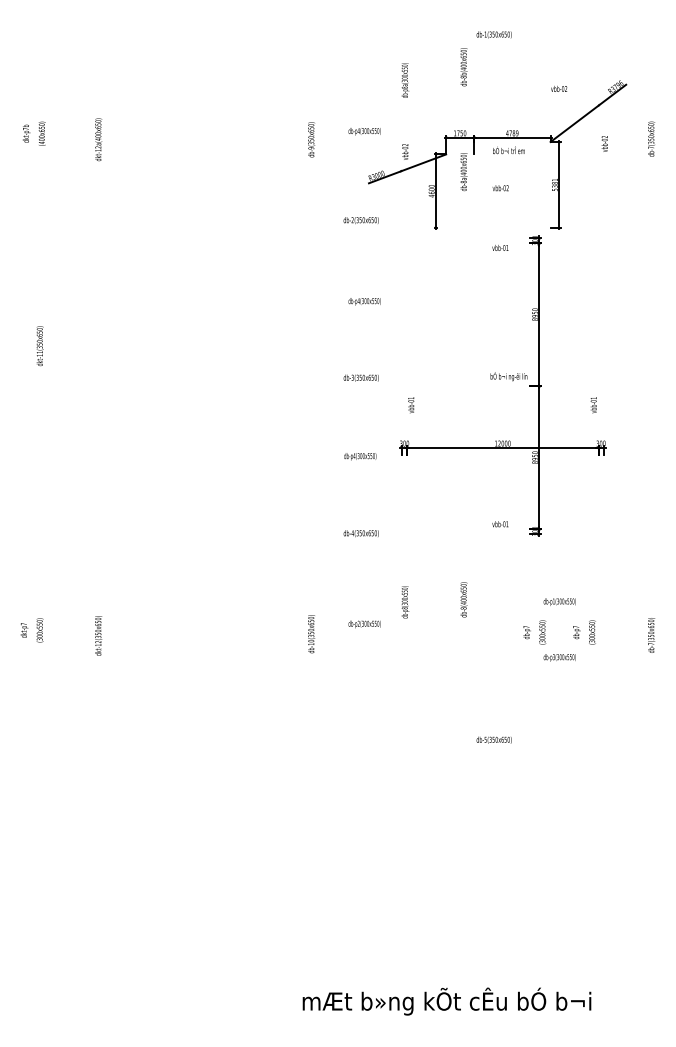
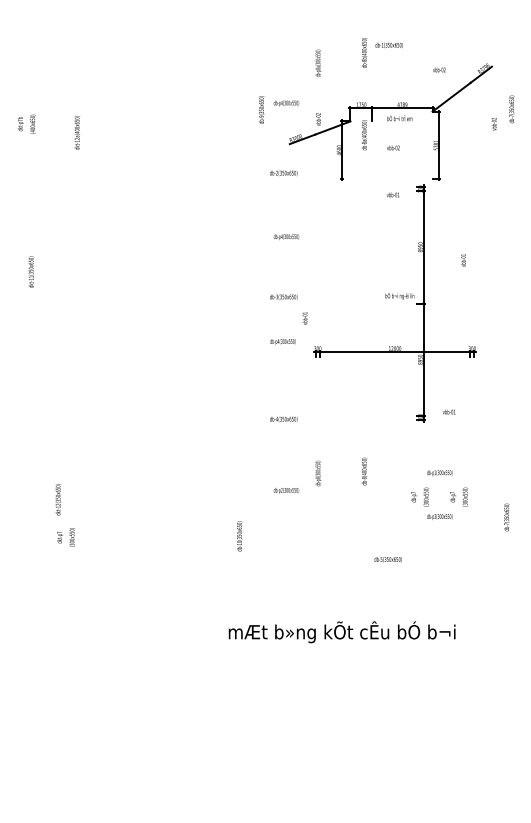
text: (493, 34) -> (388, 45), moved
text: (33, 132) -> (26, 123), moved
text: (97, 139) -> (76, 132), moved
text: (311, 139) -> (261, 109), moved
text: (603, 144) -> (493, 124), moved
text: (410, 405) -> (304, 318), moved
text: (593, 405) -> (463, 260), moved
text: (359, 456) -> (282, 341), moved
text: (500, 523) -> (449, 411), moved
text: (31, 630) -> (65, 537), moved
text: (311, 634) -> (239, 536), moved
text: (97, 635) -> (57, 499), moved
text: (651, 635) -> (506, 517), moved
text: (493, 739) -> (387, 559), moved
text: (446, 1001) -> (341, 632), moved

